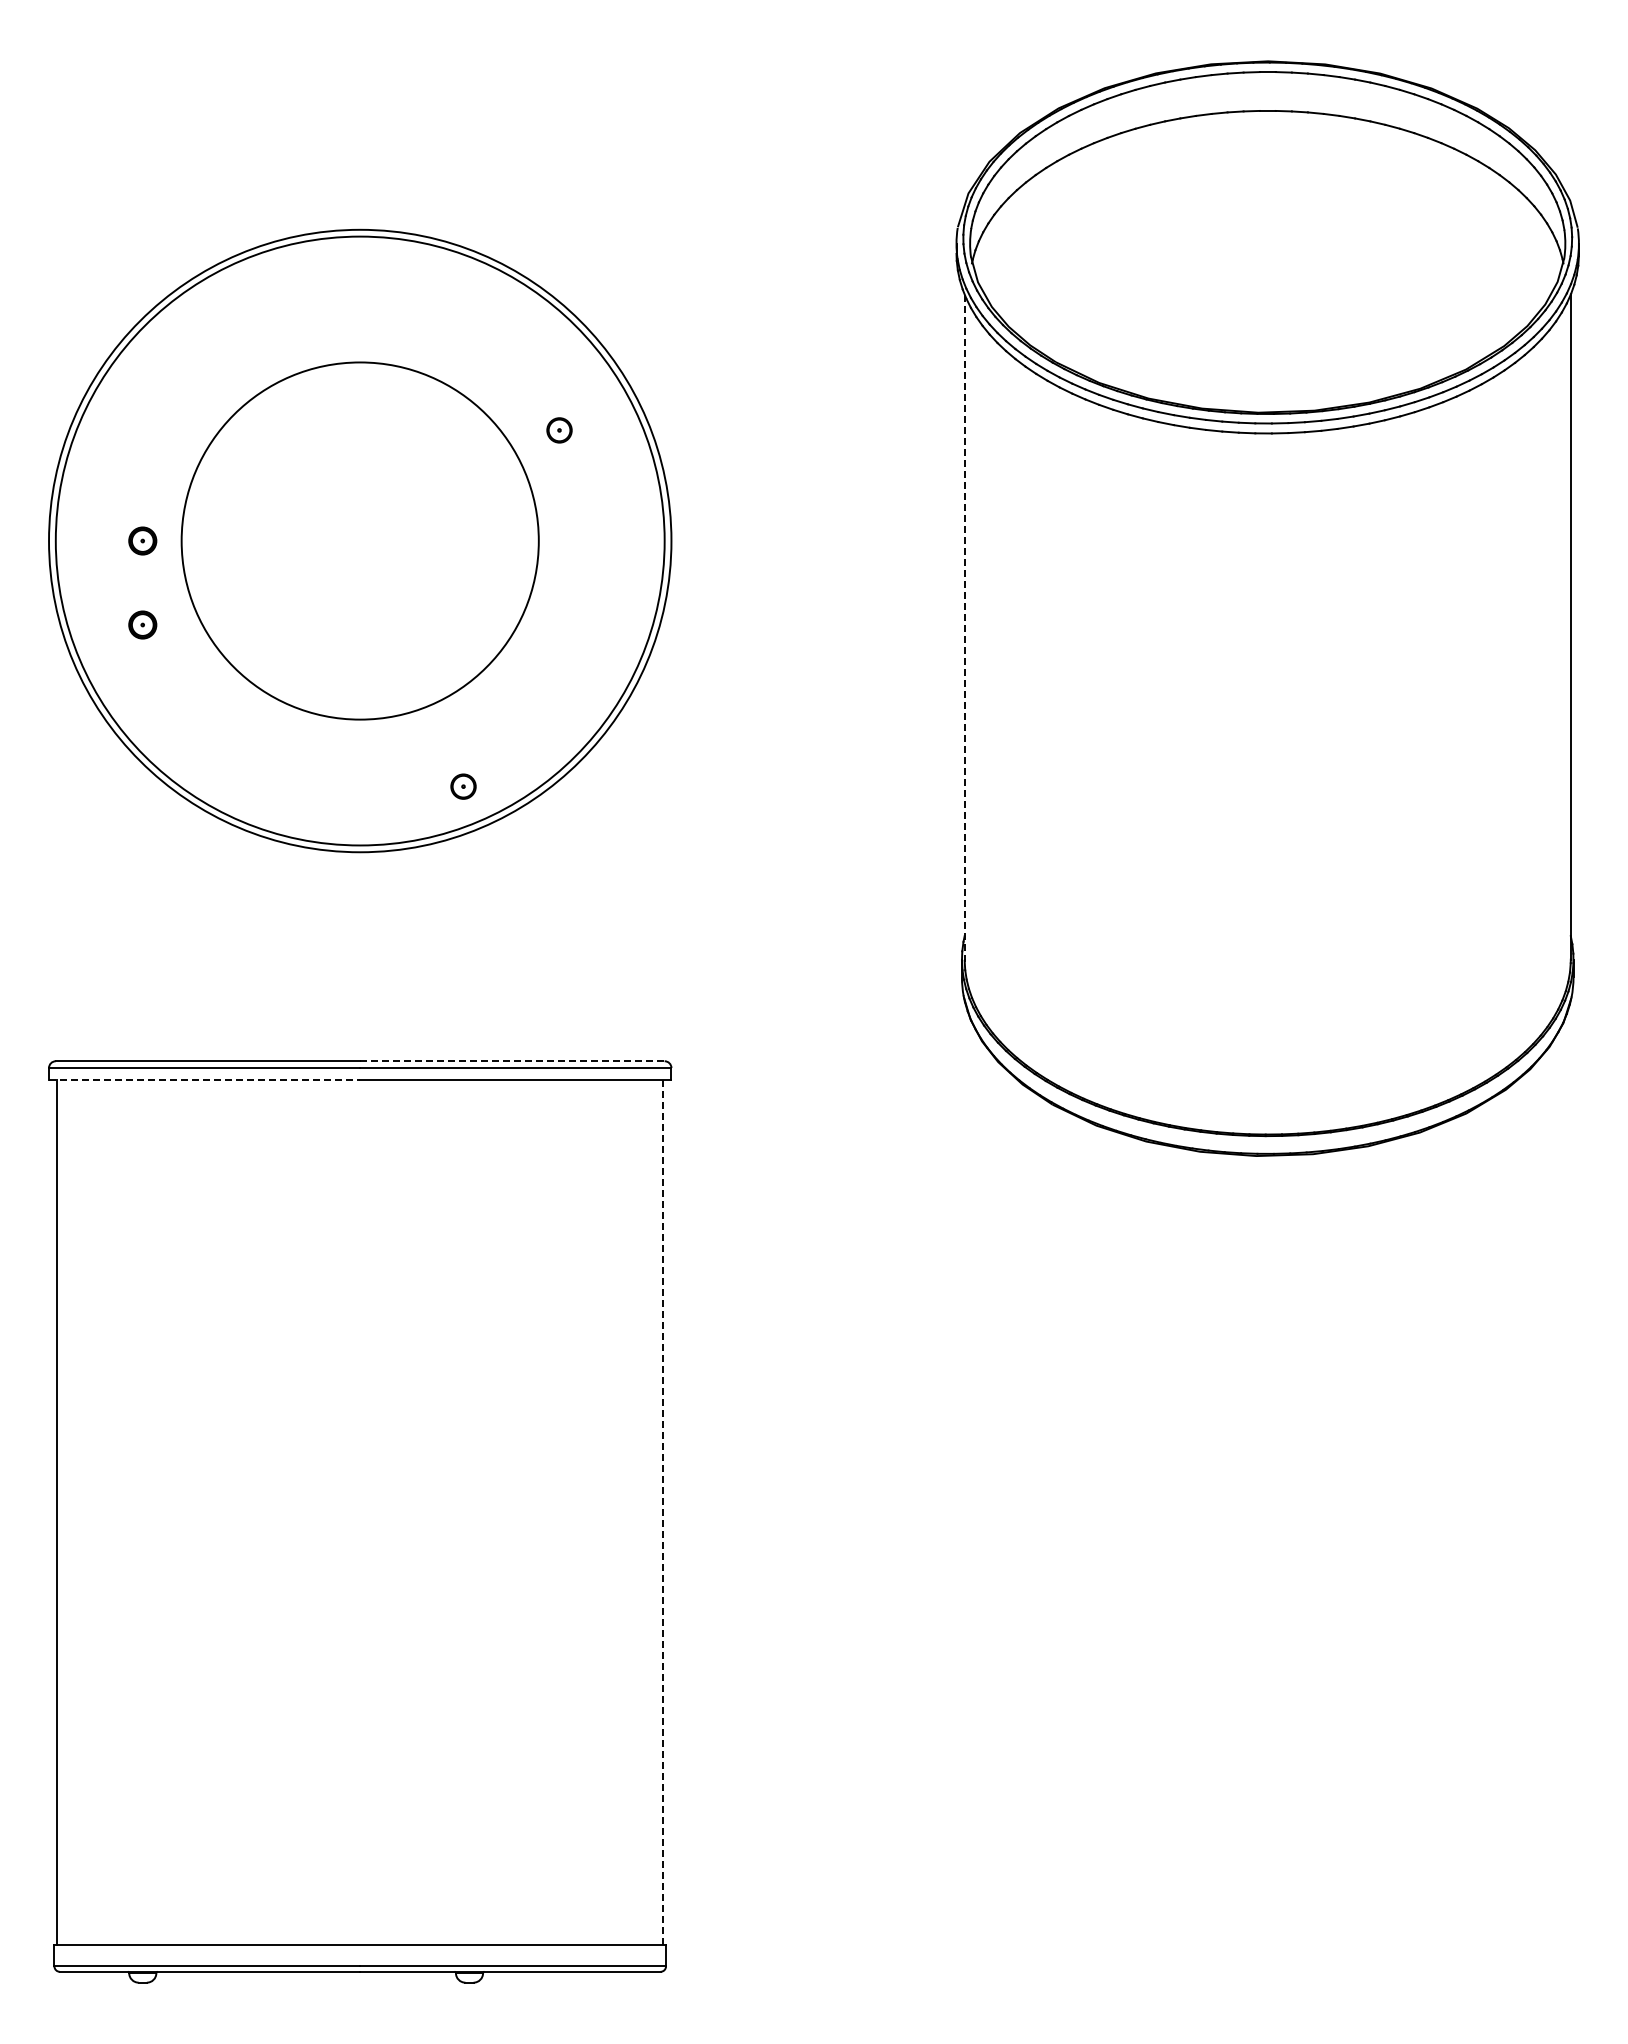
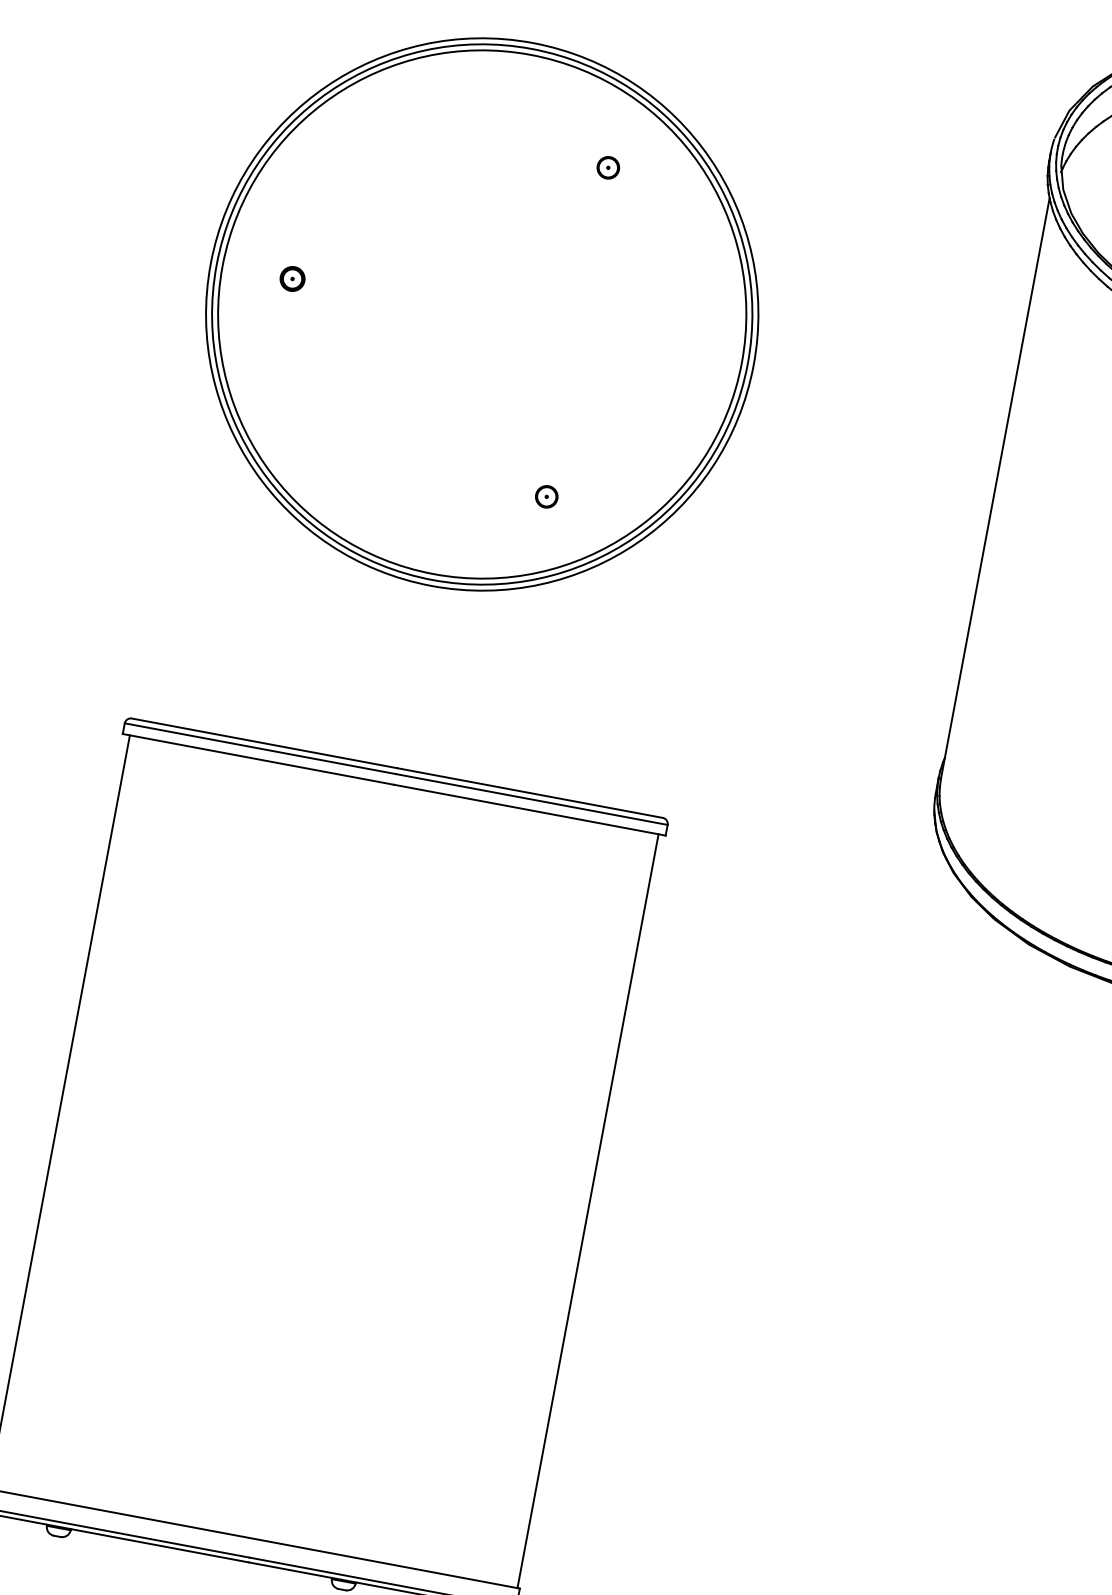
part: (559, 430) -> (608, 167), moved
circle: (359, 540) -> (481, 313), size x1.67
part: (142, 624) -> (278, 351), removed
line: (964, 627) -> (995, 488), dashed -> solid
part: (463, 786) -> (546, 496), moved
line: (512, 1061) -> (530, 793), dashed -> solid
line: (204, 1080) -> (258, 759), dashed -> solid
line: (663, 1511) -> (588, 1210), dashed -> solid

